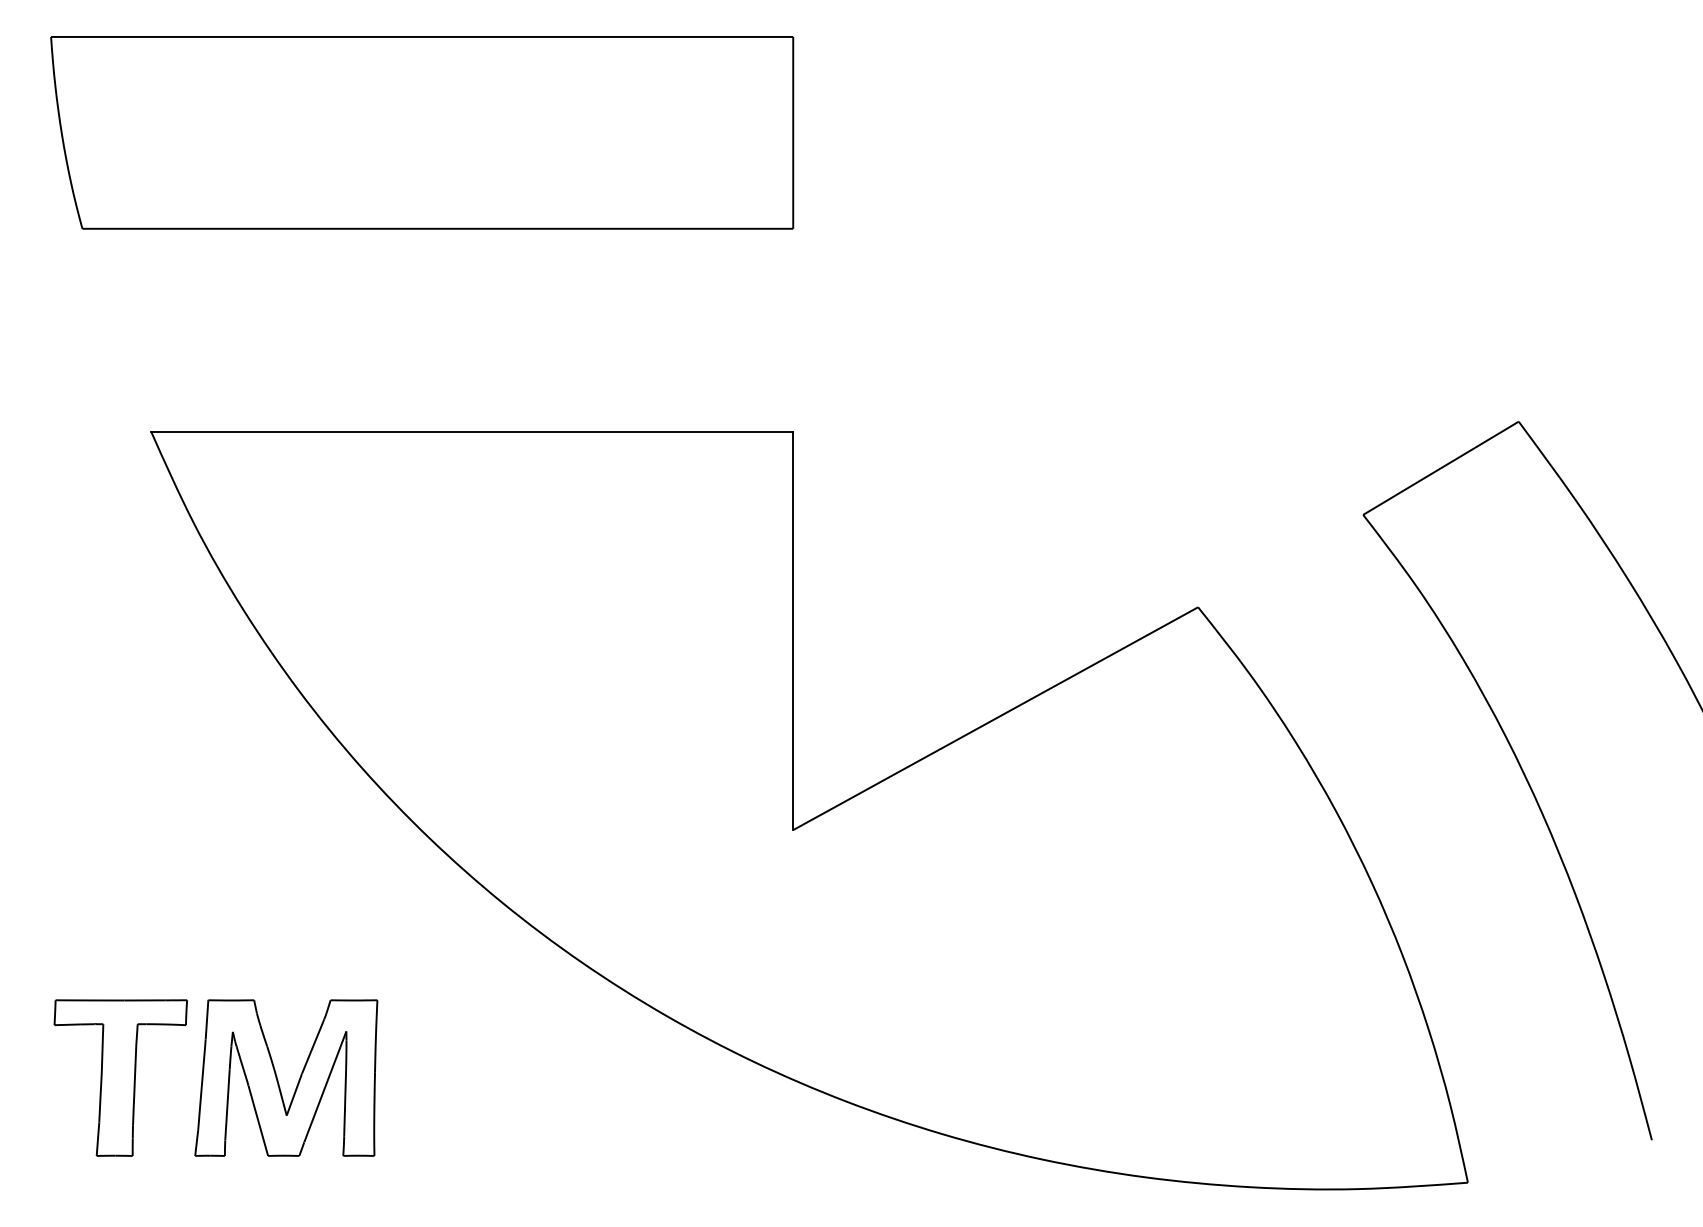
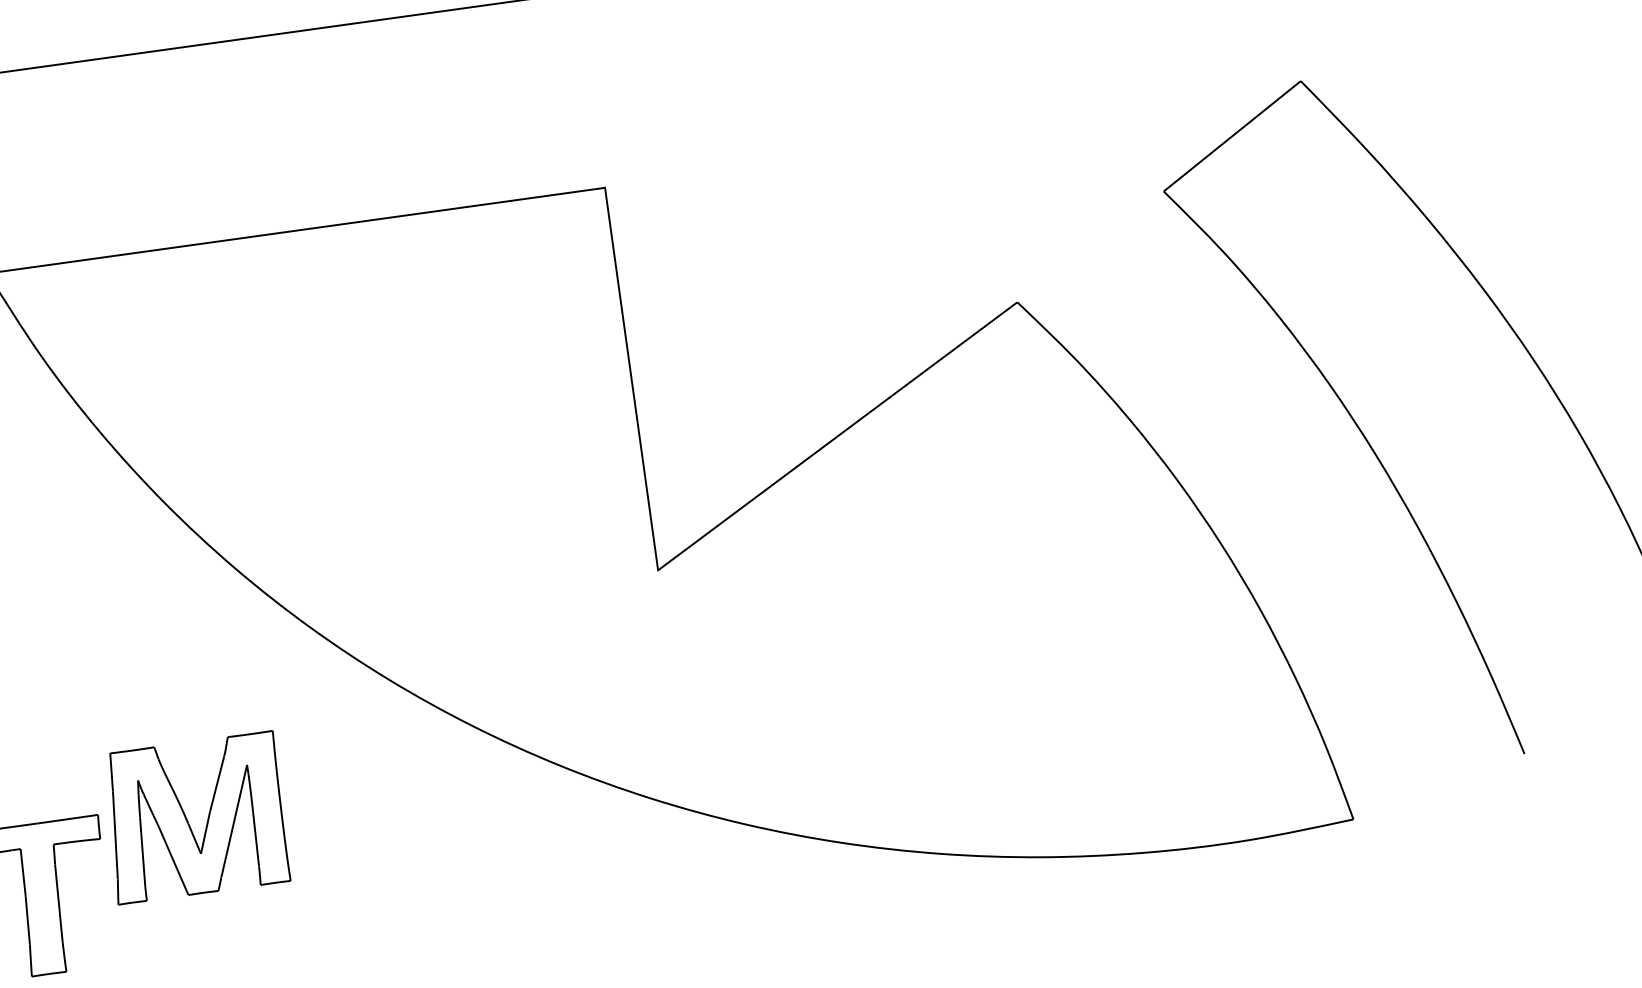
part: (278, 1080) -> (188, 821), moved

